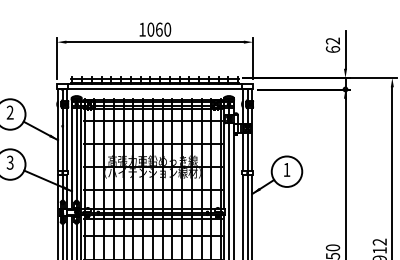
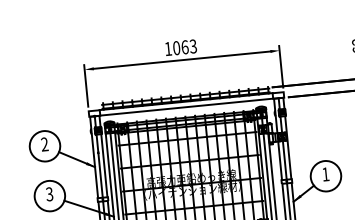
text: (167, 29) -> (193, 46), 1060 -> 1063

